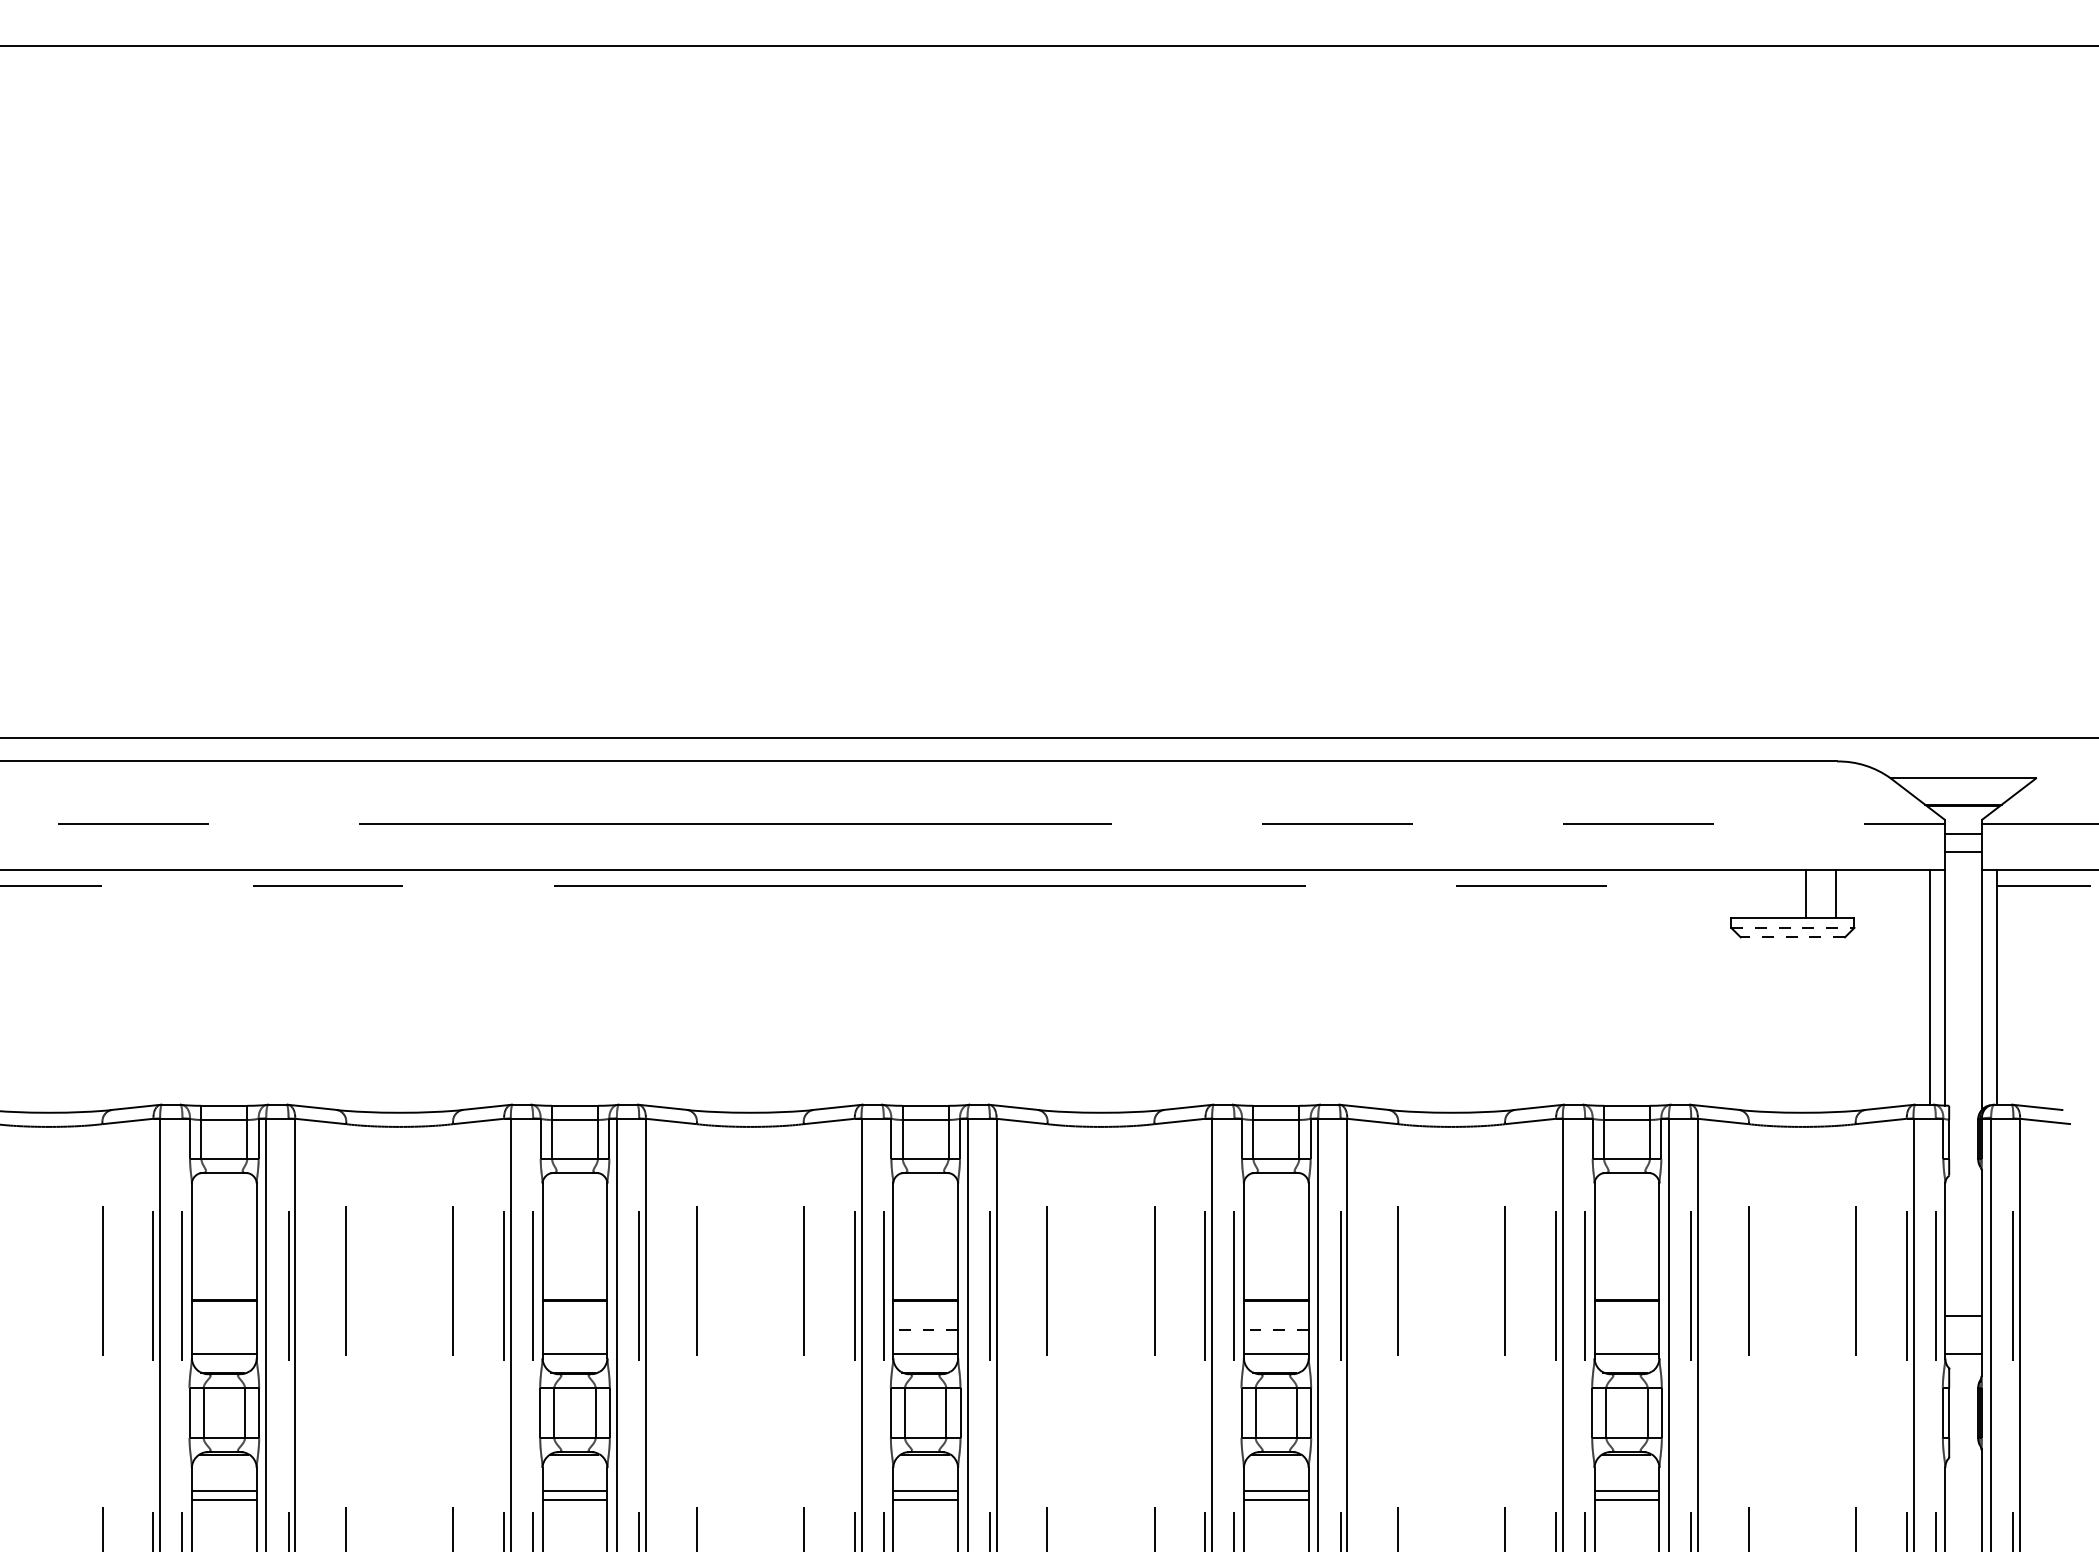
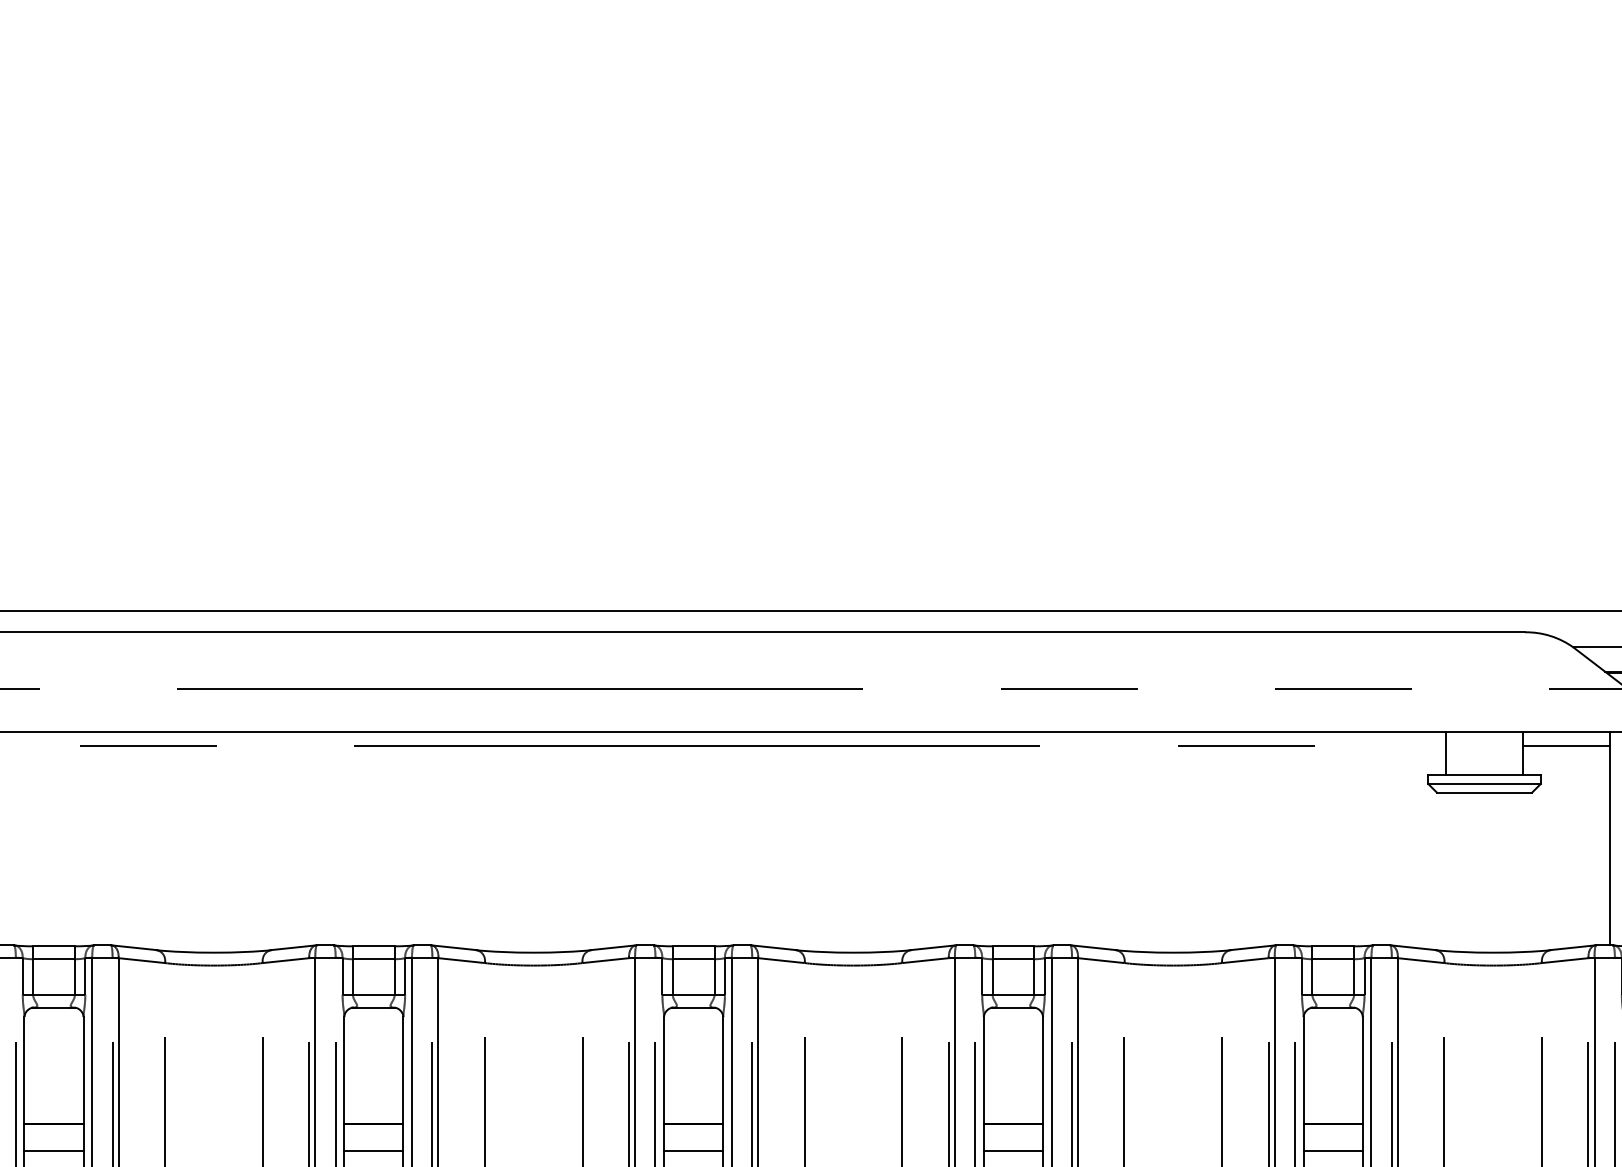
line: (1882, 886) -> (1566, 746), added
line: (1806, 894) -> (1445, 753), moved
line: (1792, 927) -> (1484, 783), dashed -> solid
line: (1792, 937) -> (1484, 792), dashed -> solid
line: (223, 1330) -> (53, 1151), added
line: (574, 1330) -> (373, 1151), added
line: (925, 1330) -> (693, 1151), dashed -> solid
line: (1275, 1330) -> (1012, 1151), dashed -> solid
line: (1626, 1330) -> (1332, 1151), added

